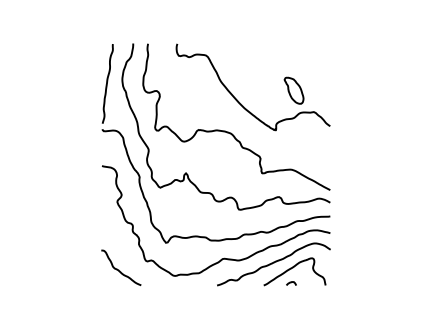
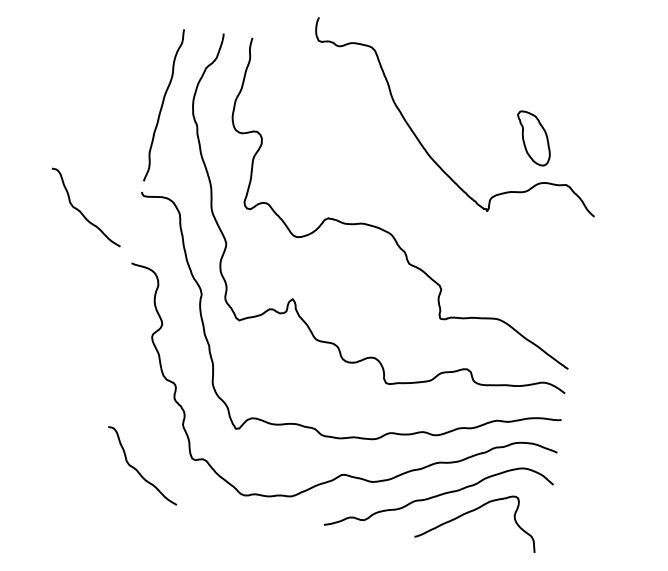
part: (238, 100) -> (423, 143), moved
curve: (74, 143) -> (83, 212), added
curve: (291, 283) -> (468, 540), removed

